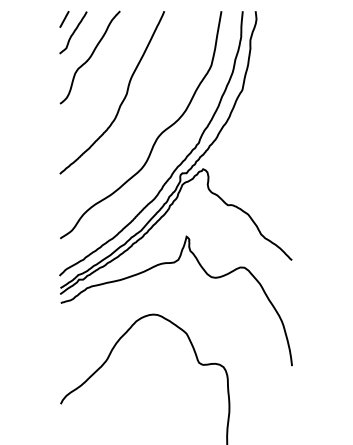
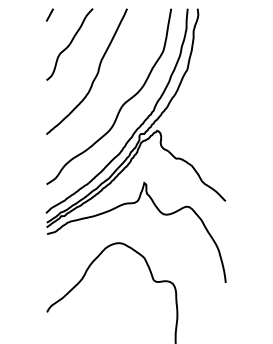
curve: (73, 32) -> (56, 25), removed

